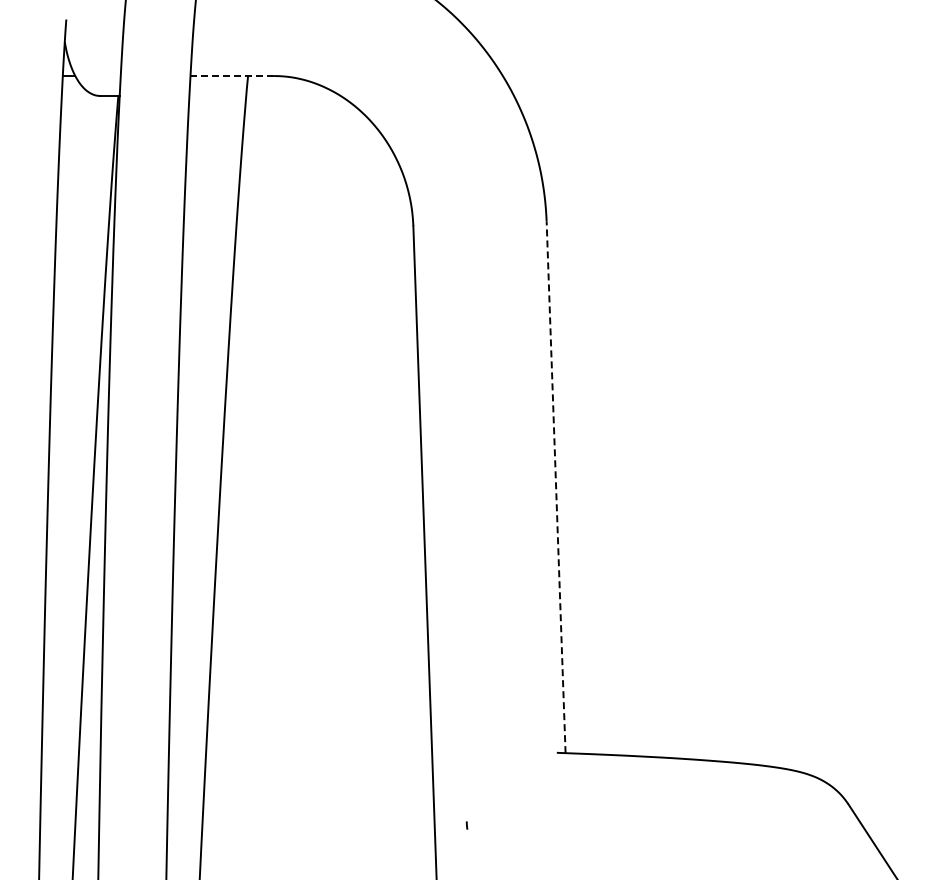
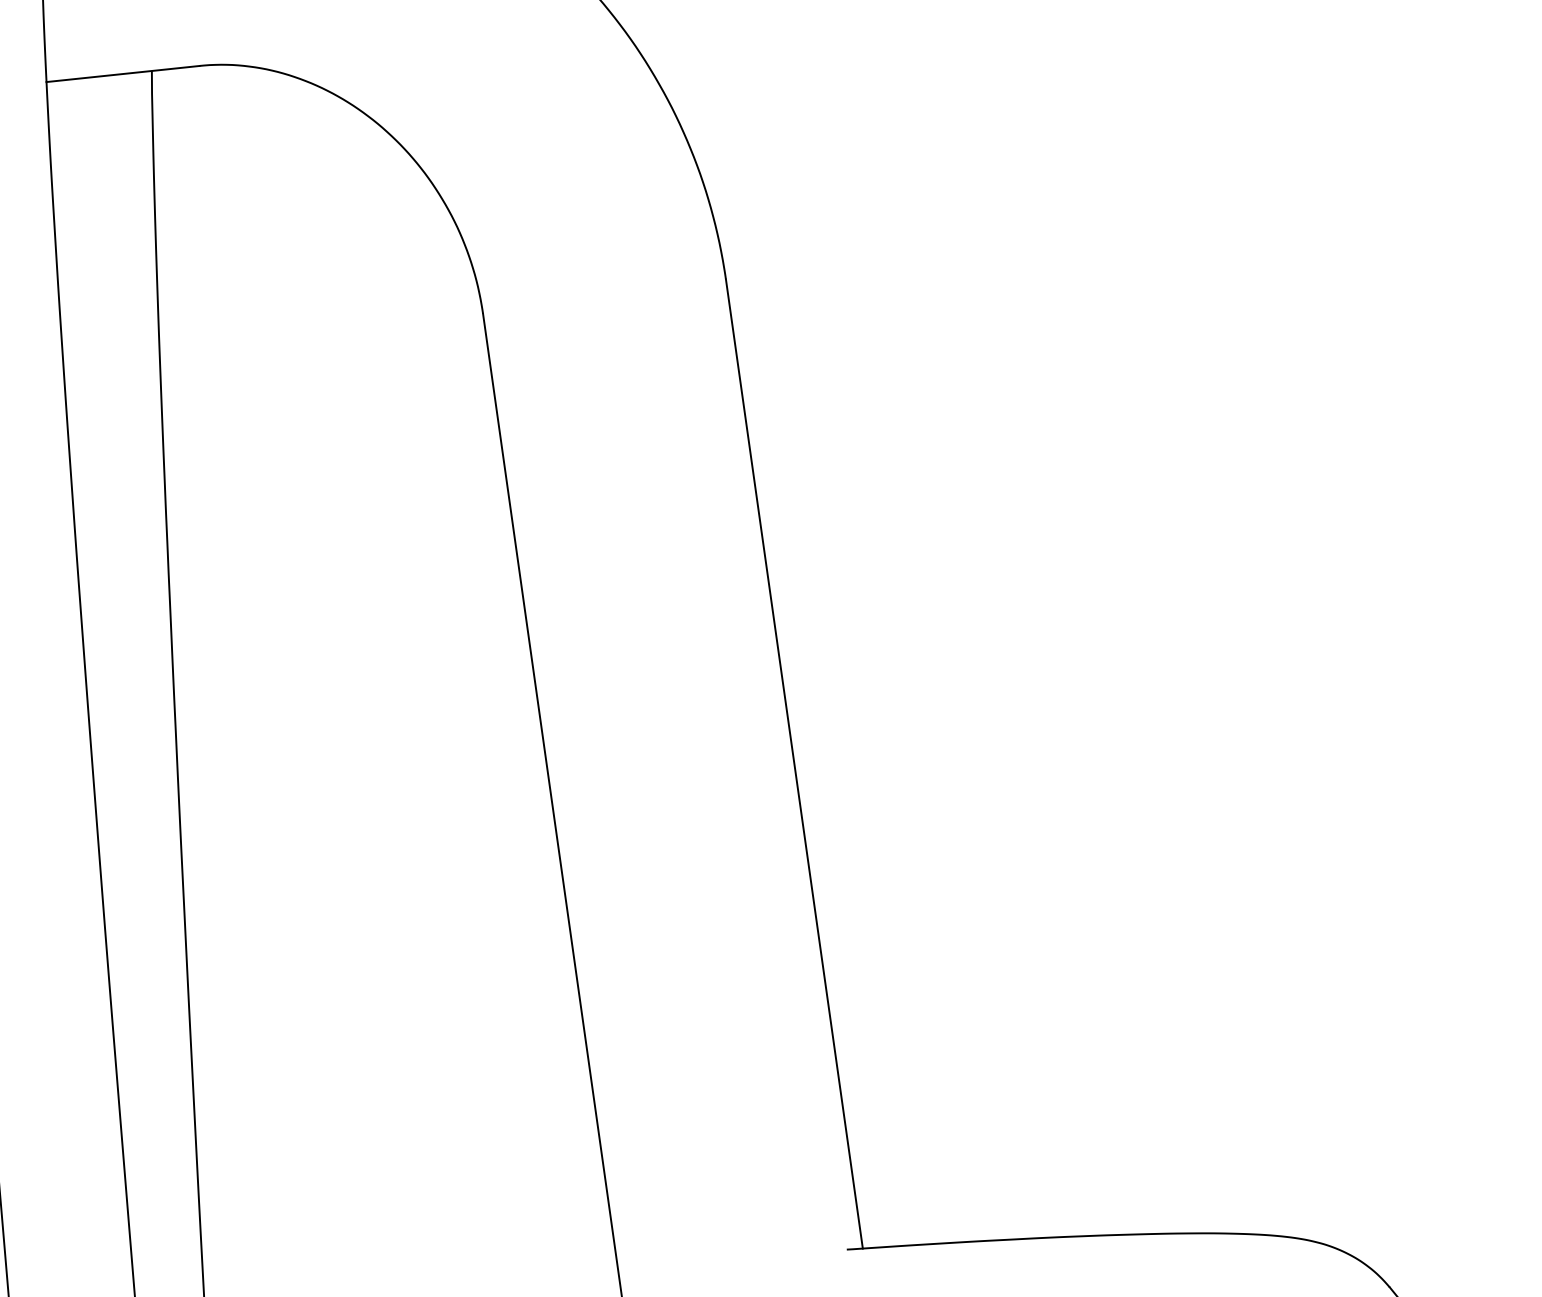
line: (232, 76) -> (123, 74), dashed -> solid
line: (556, 487) -> (795, 764), dashed -> solid

